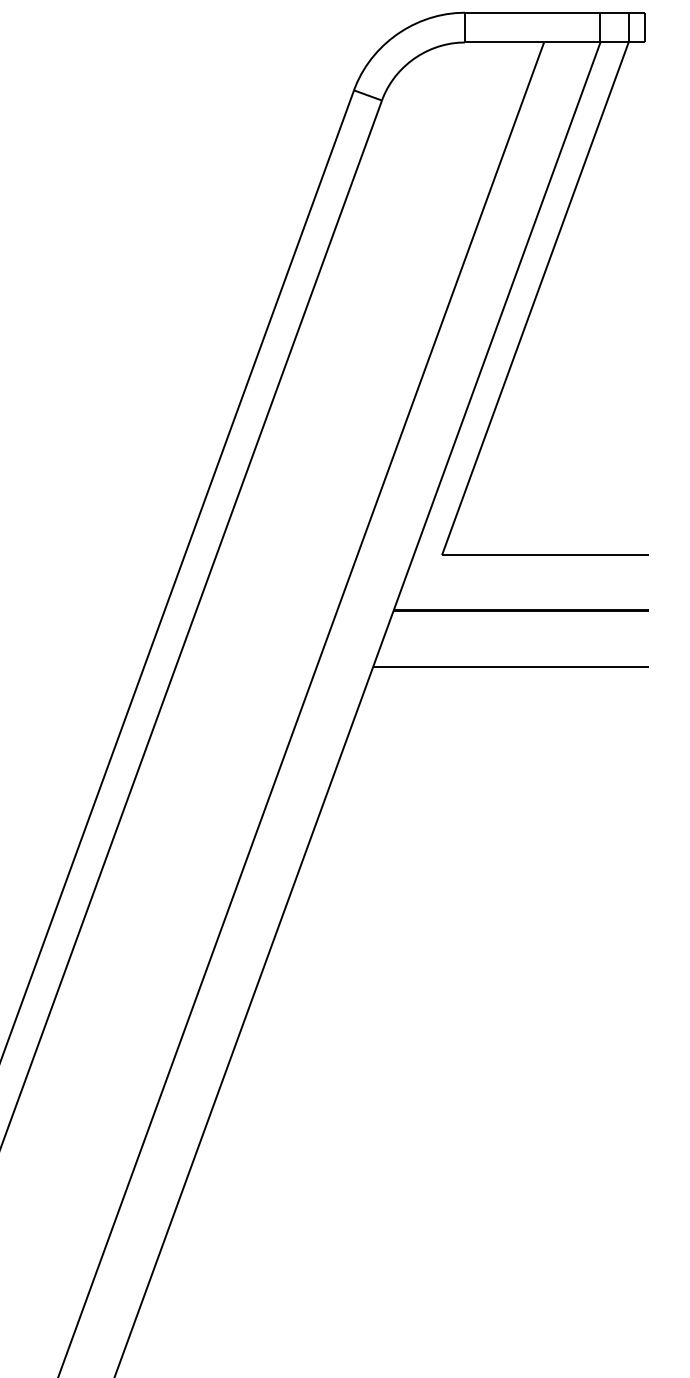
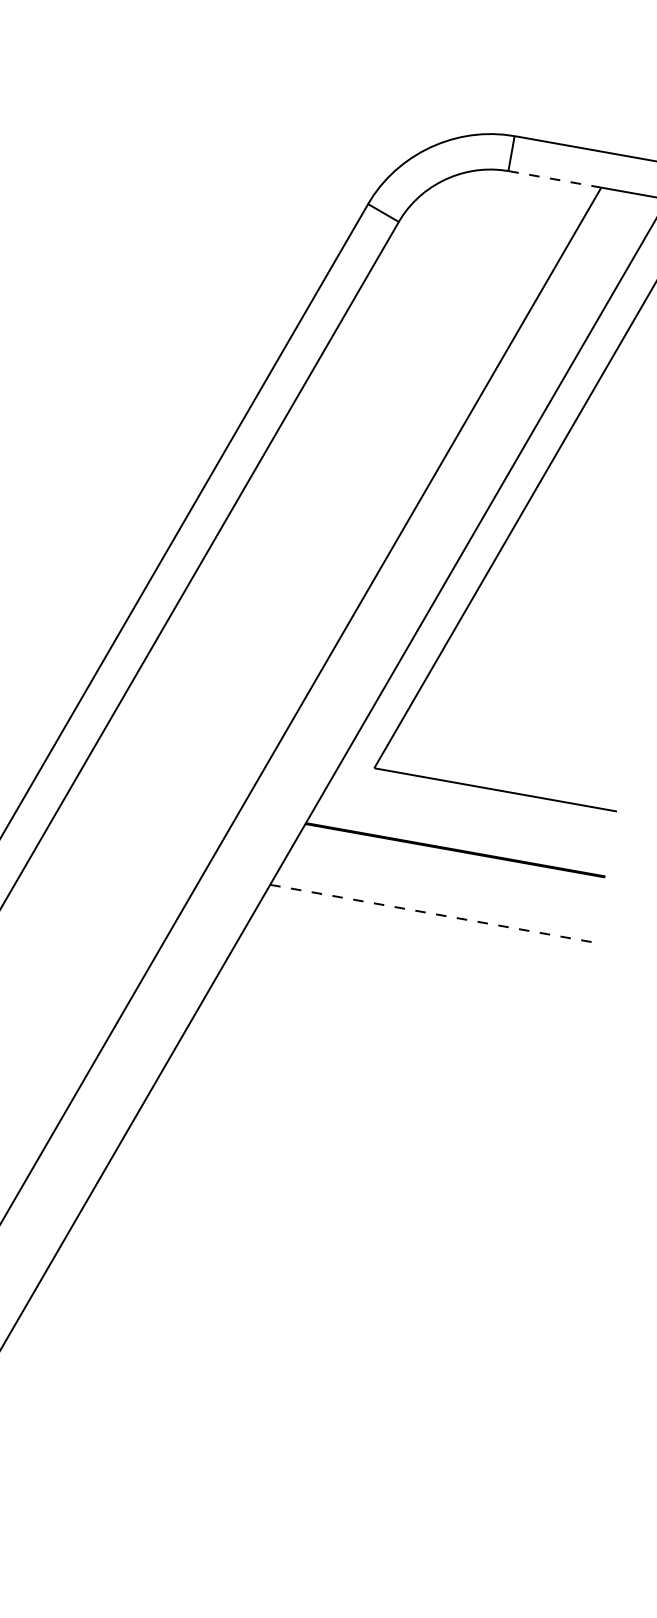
line: (504, 42) -> (554, 179), solid -> dashed
line: (511, 666) -> (432, 913), solid -> dashed

